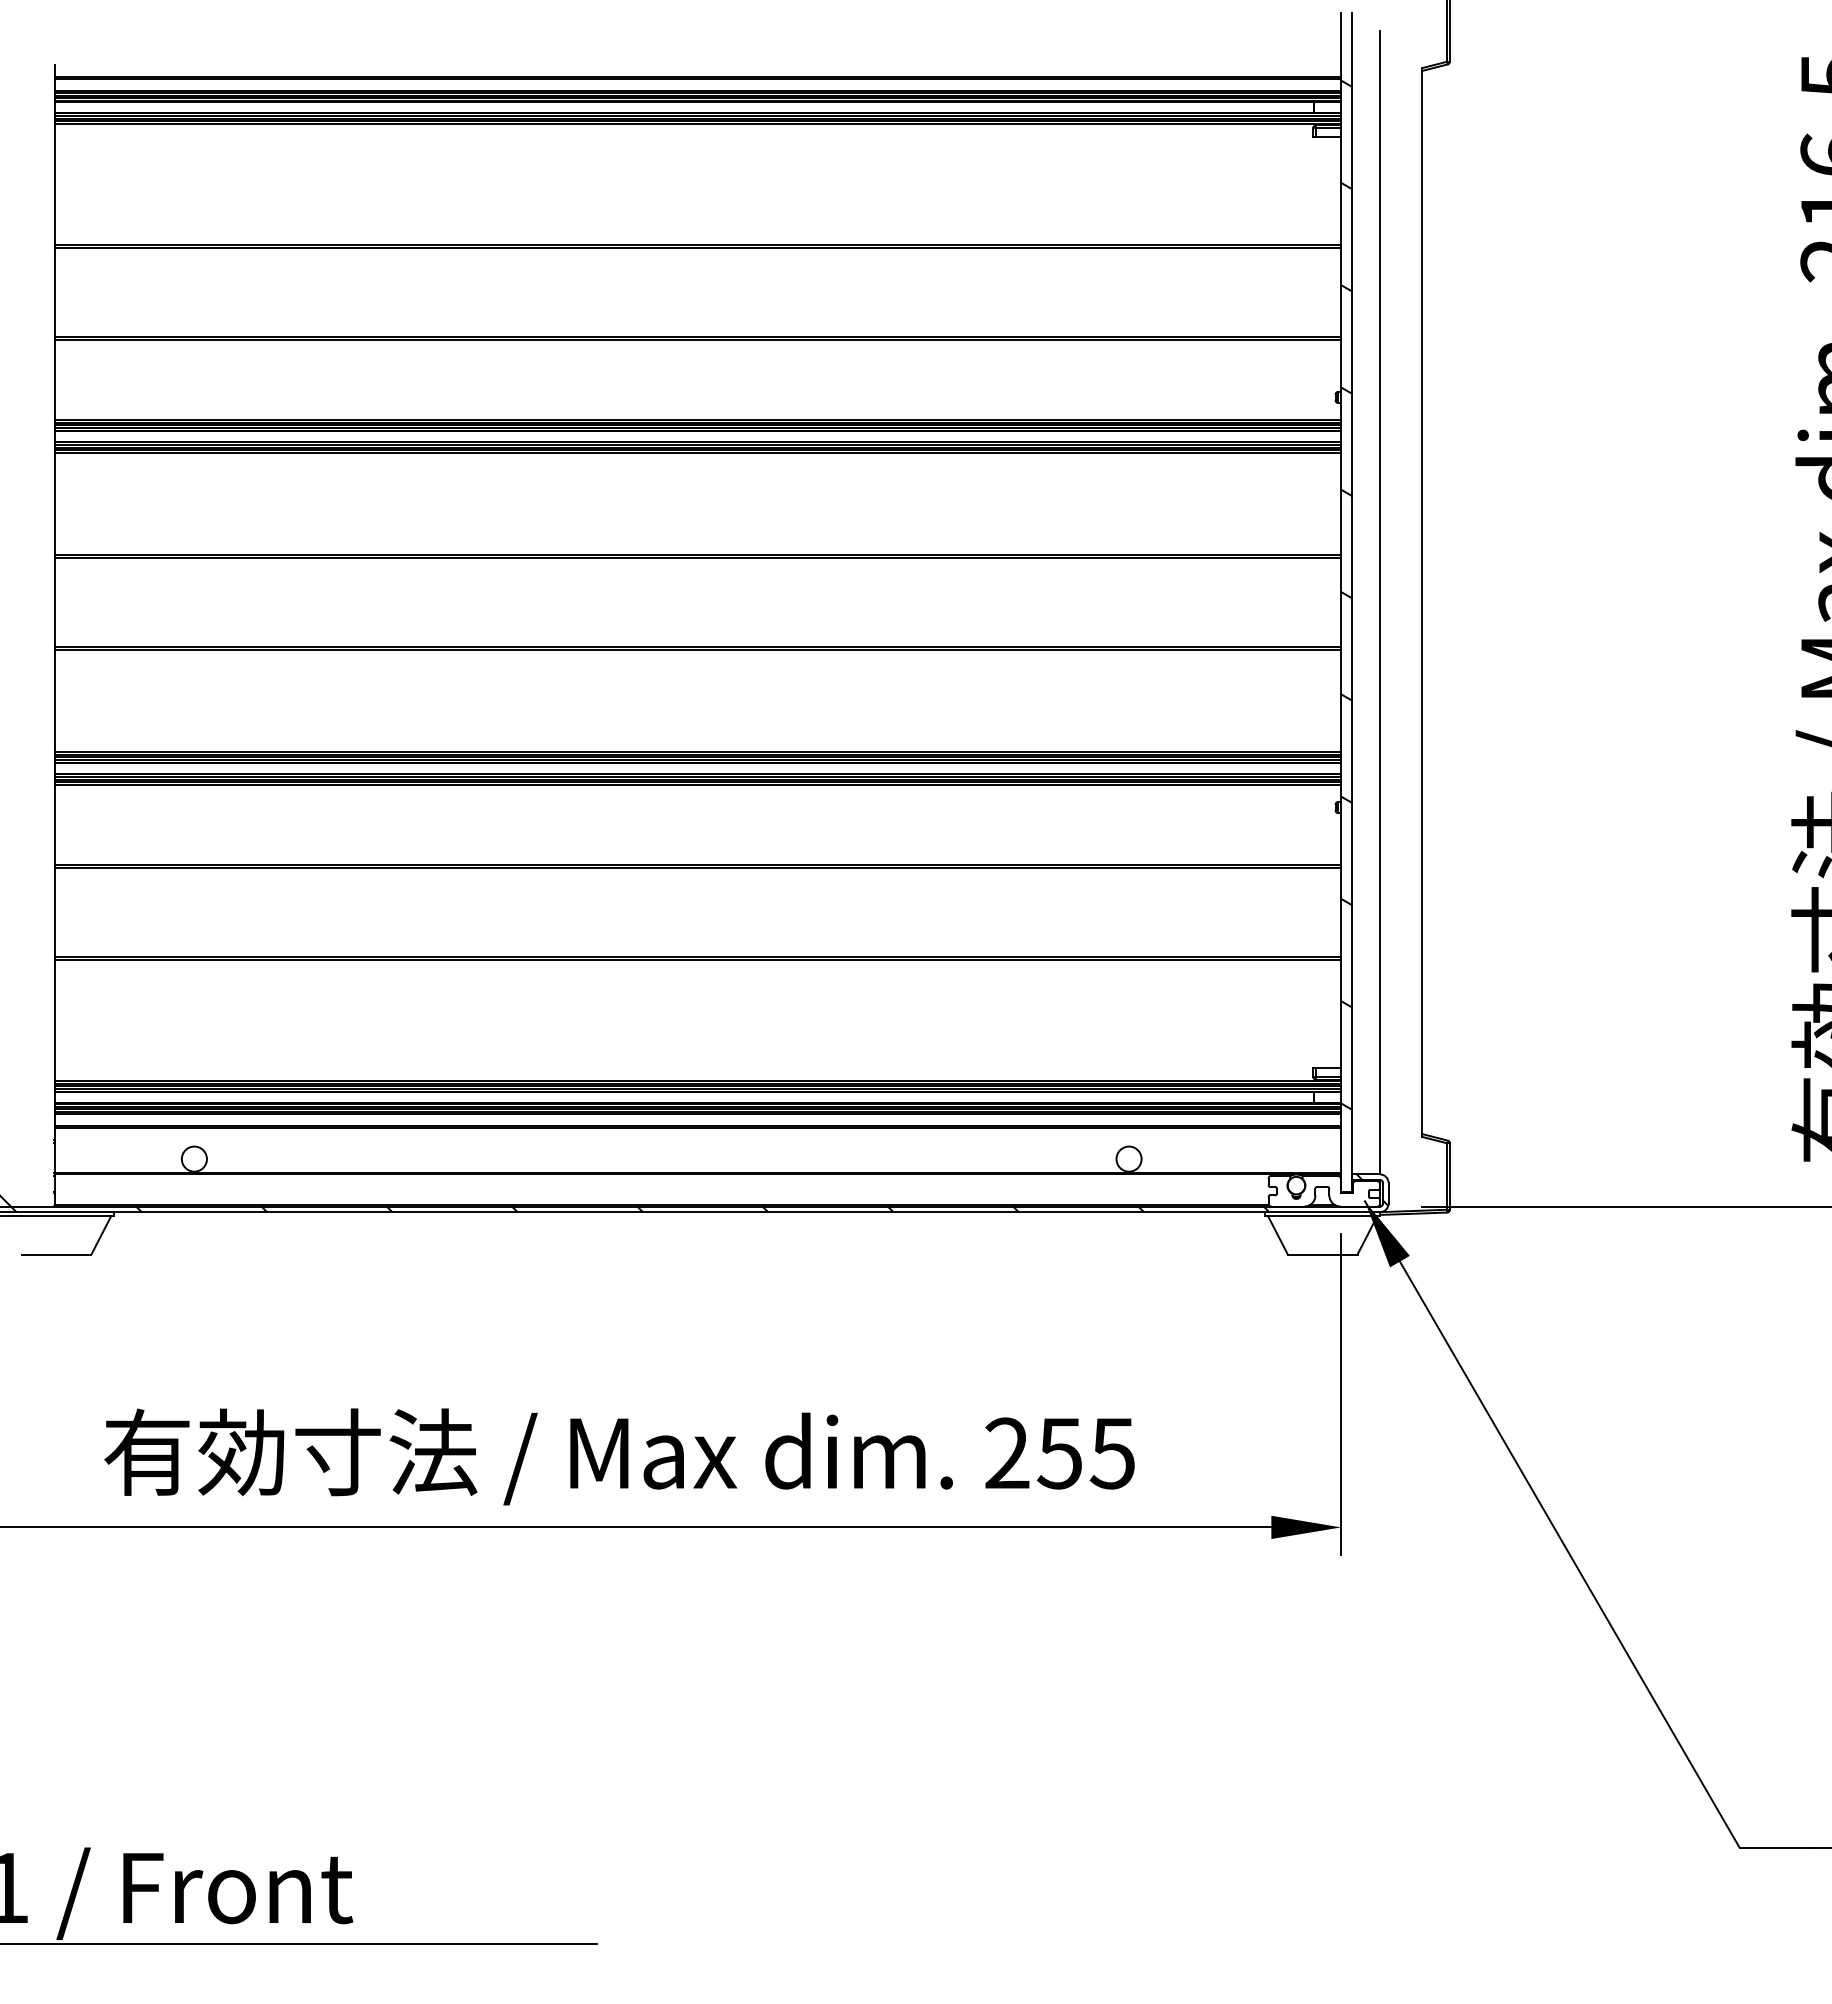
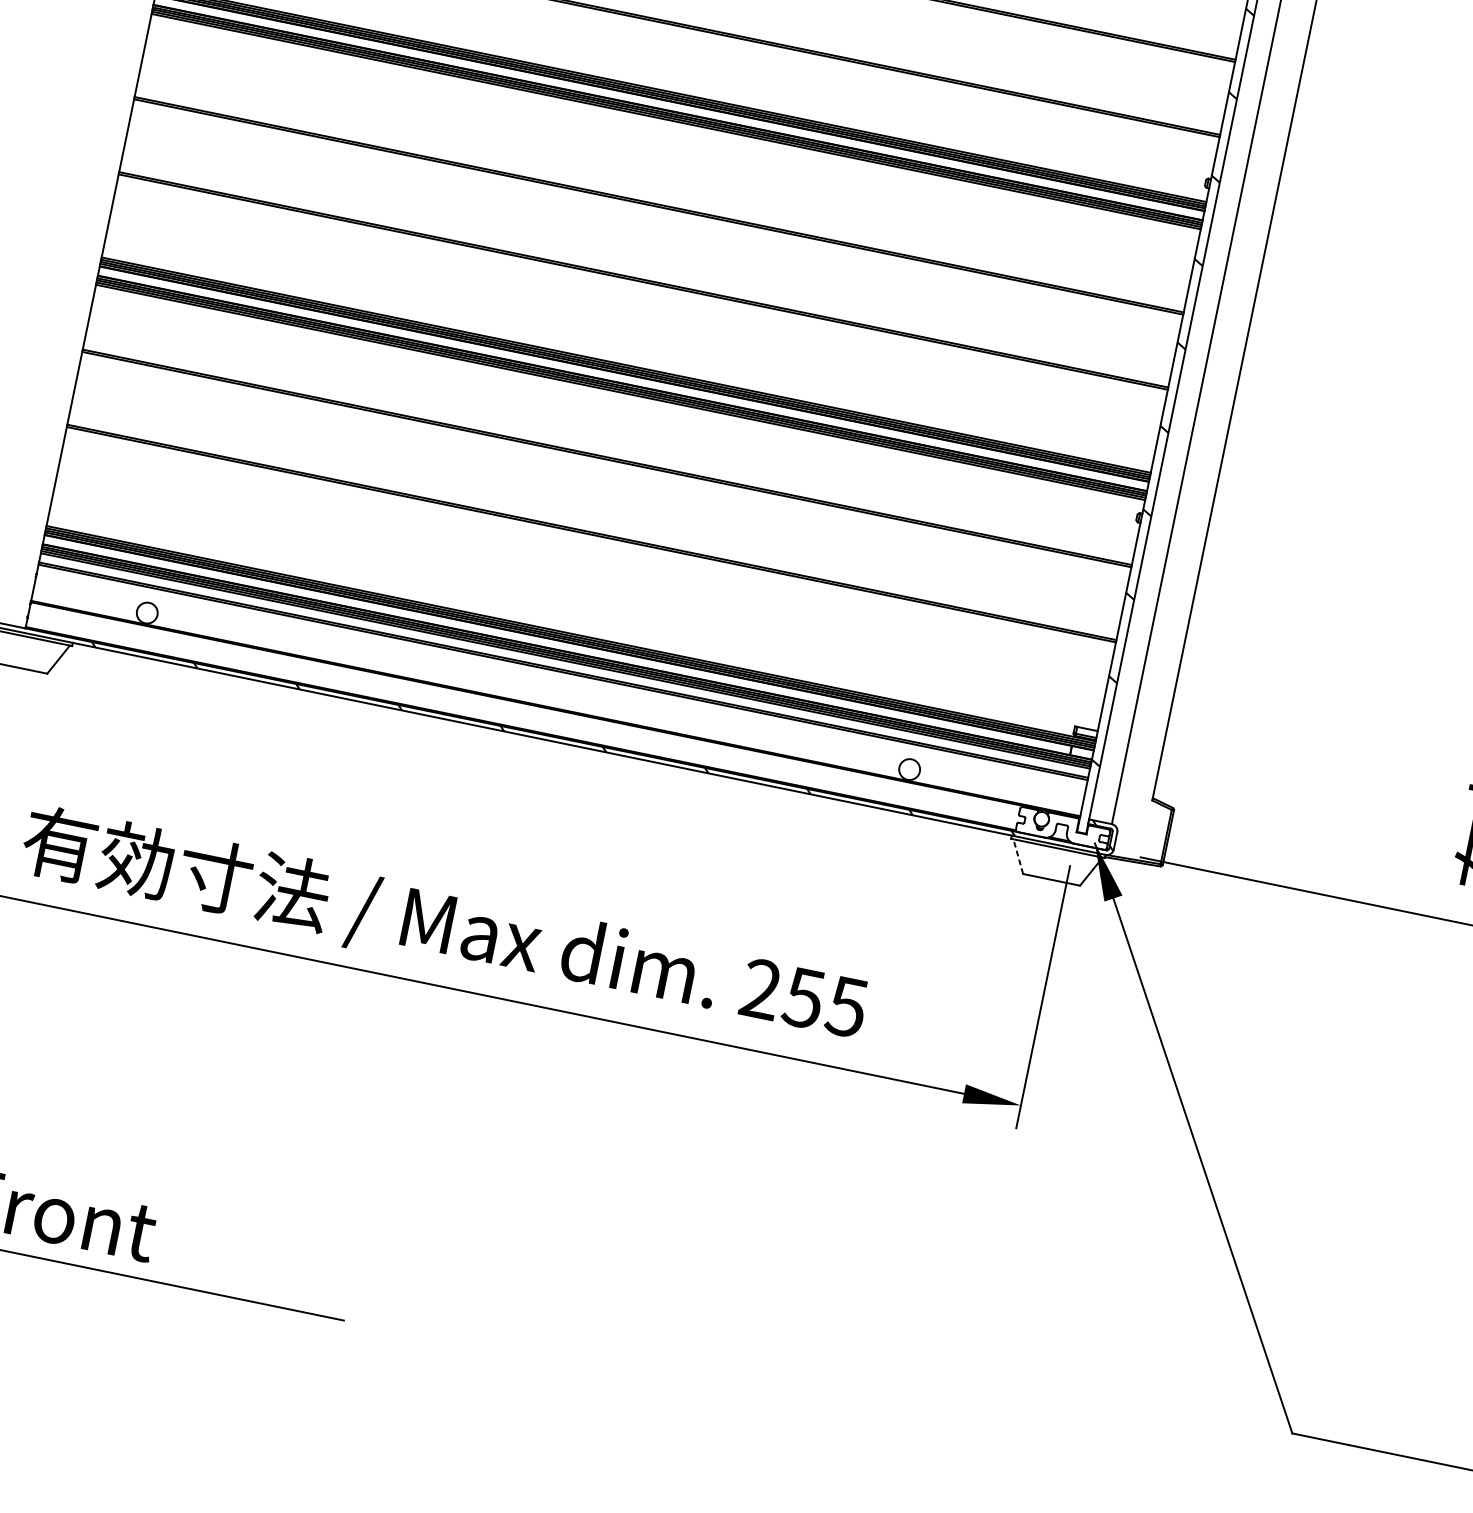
line: (1277, 1235) -> (1017, 856), solid -> dashed

